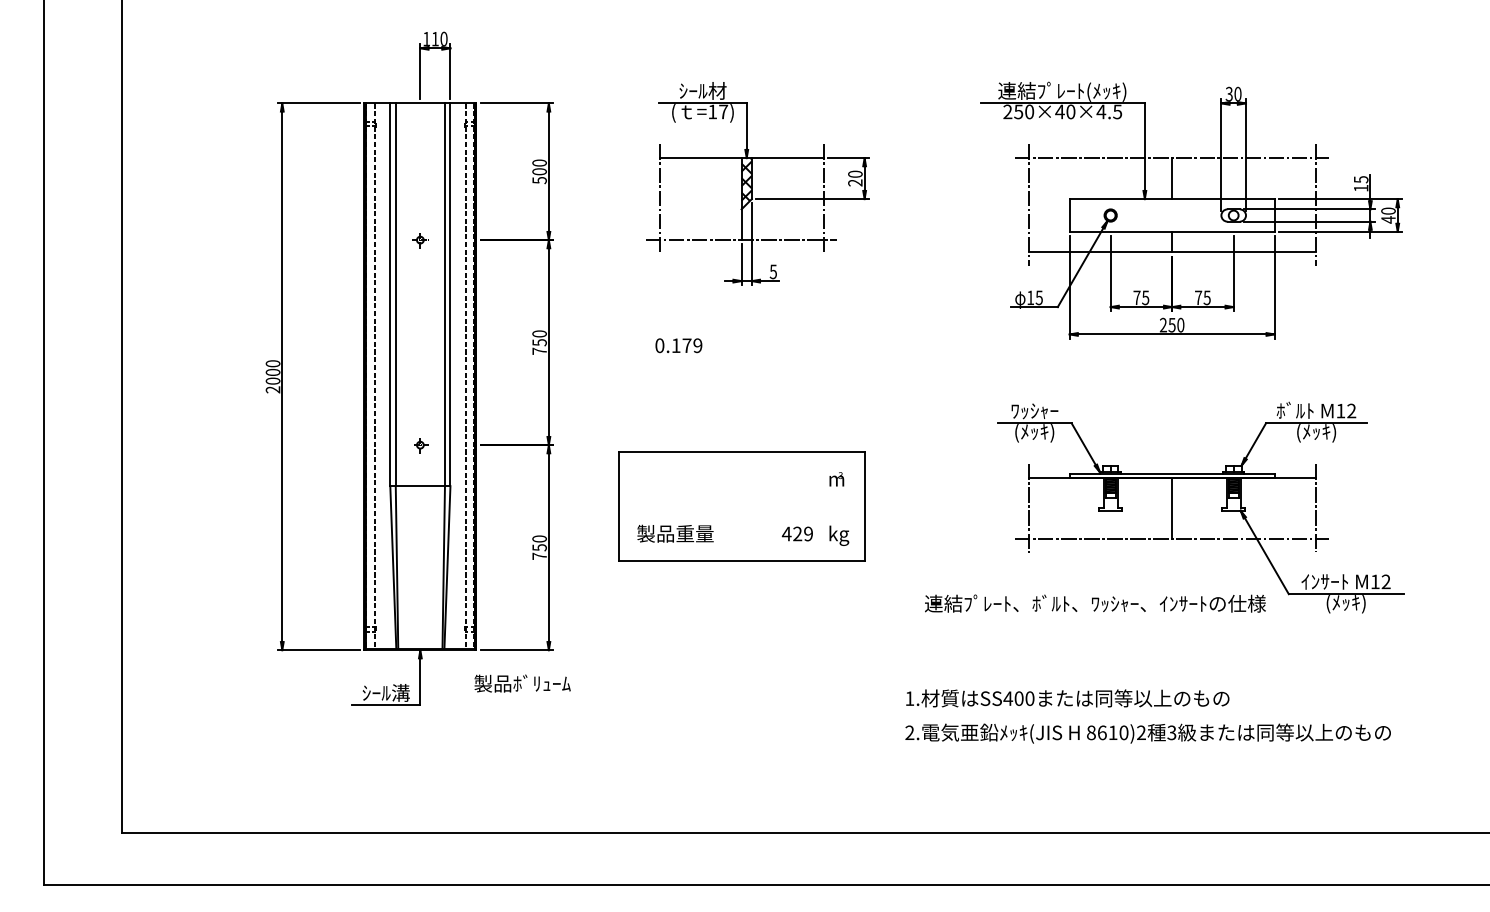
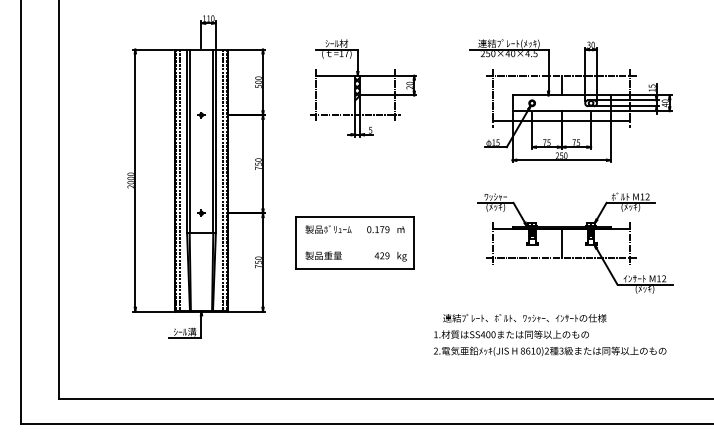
text: (679, 345) -> (378, 229), moved
text: (1094, 604) -> (524, 318), moved
text: (522, 683) -> (328, 229), moved

